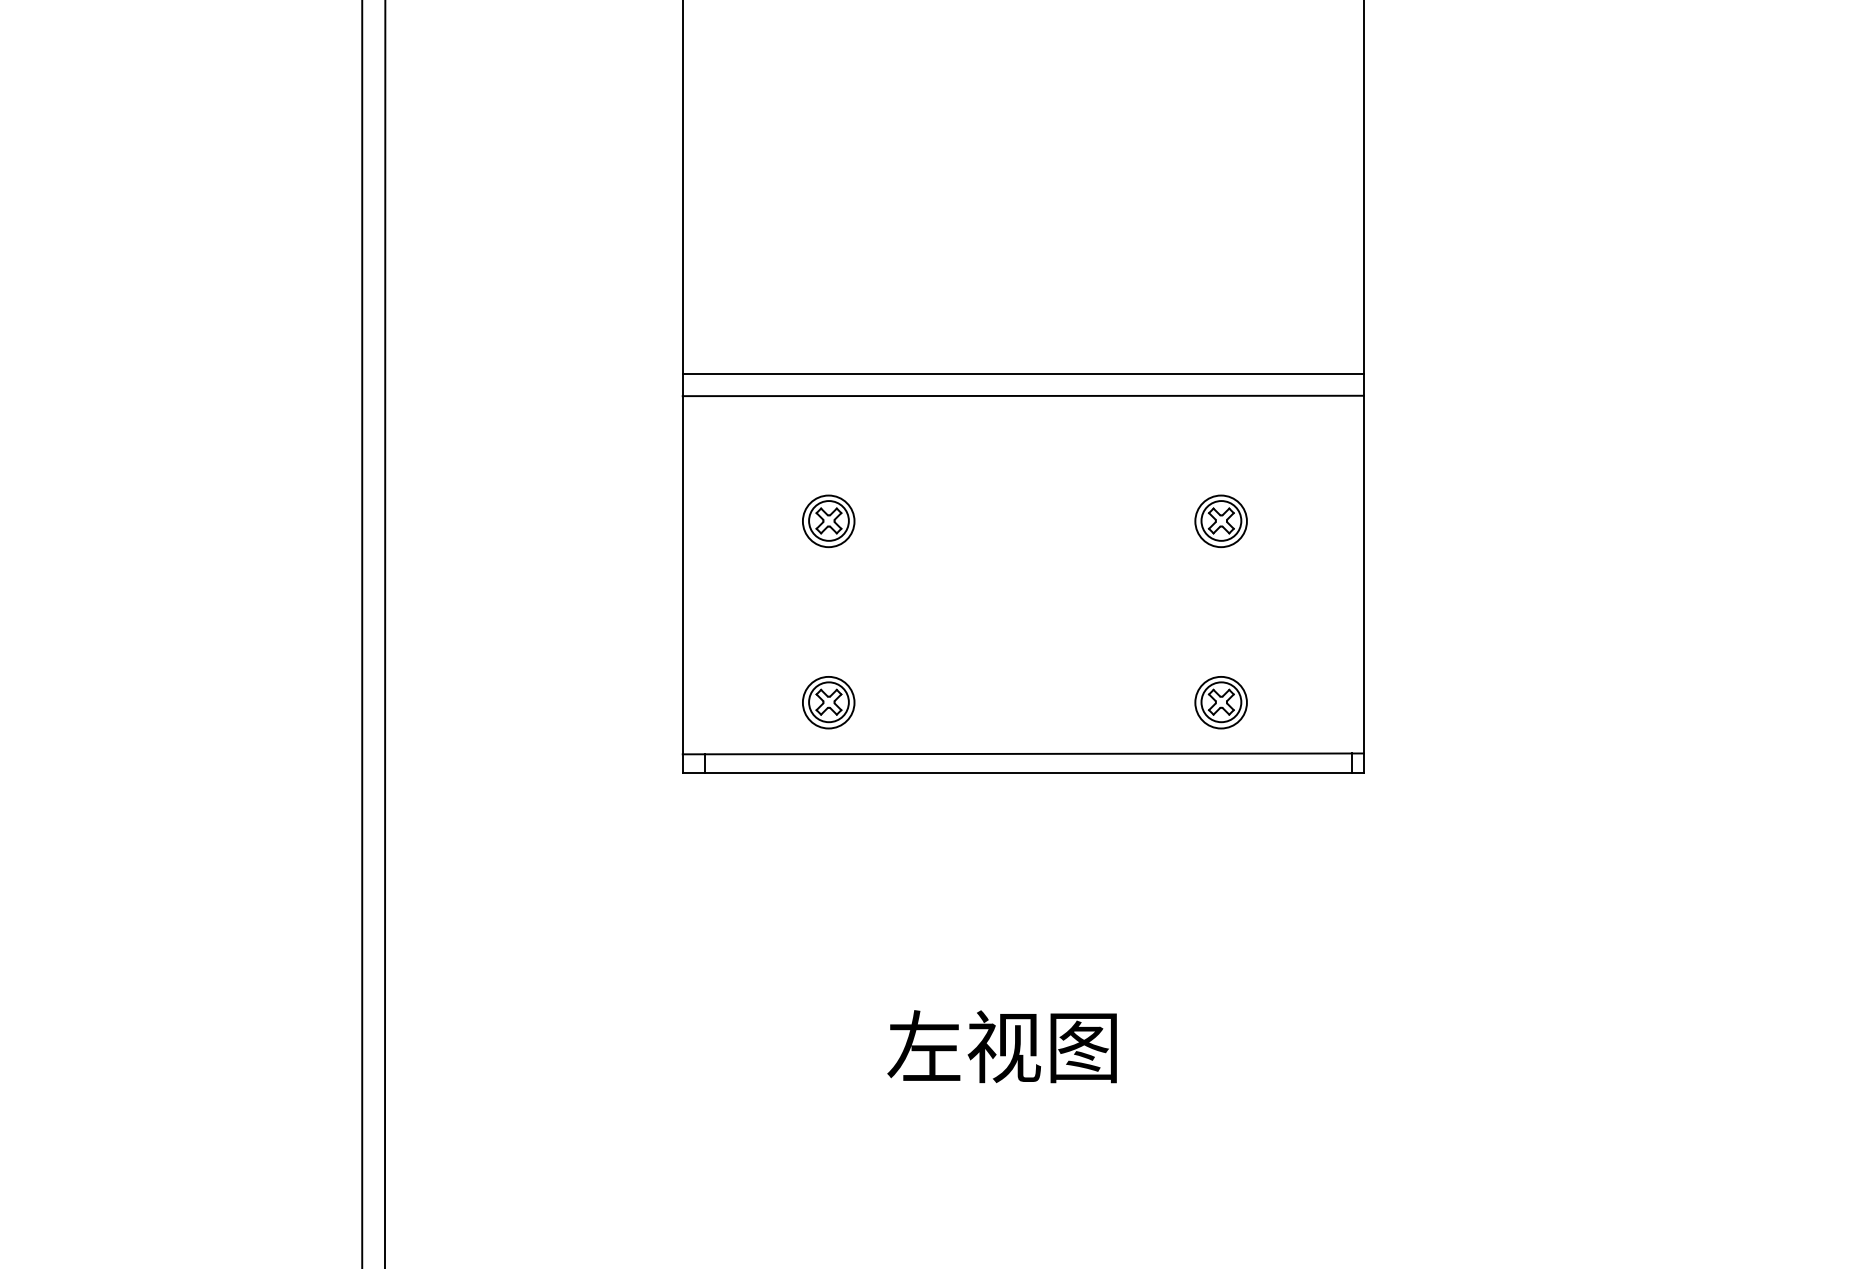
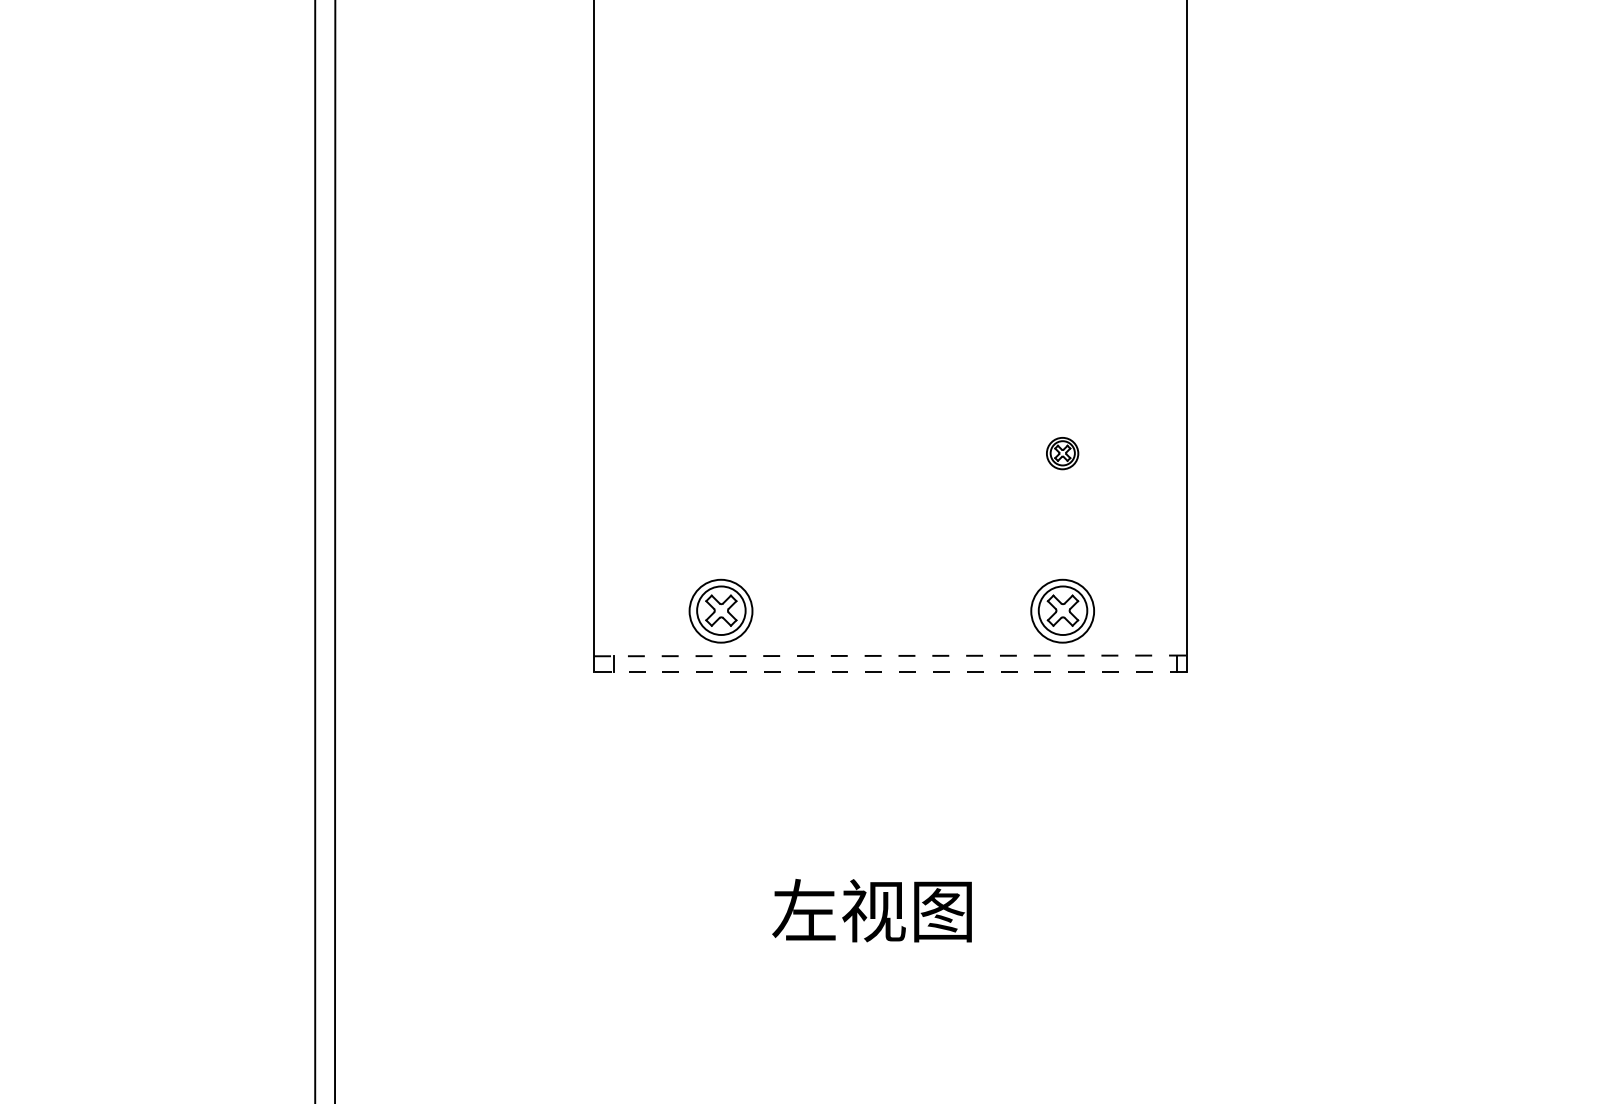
line: (1022, 374) -> (889, 325), removed
line: (1022, 395) -> (889, 344), removed
part: (828, 521) -> (720, 453), removed
part: (1220, 521) -> (1062, 453), size x0.7
part: (828, 702) -> (720, 611), size x1.4
part: (1220, 702) -> (1062, 611), size x1.4
line: (1023, 753) -> (890, 655), solid -> dashed
line: (1022, 772) -> (889, 672), solid -> dashed

